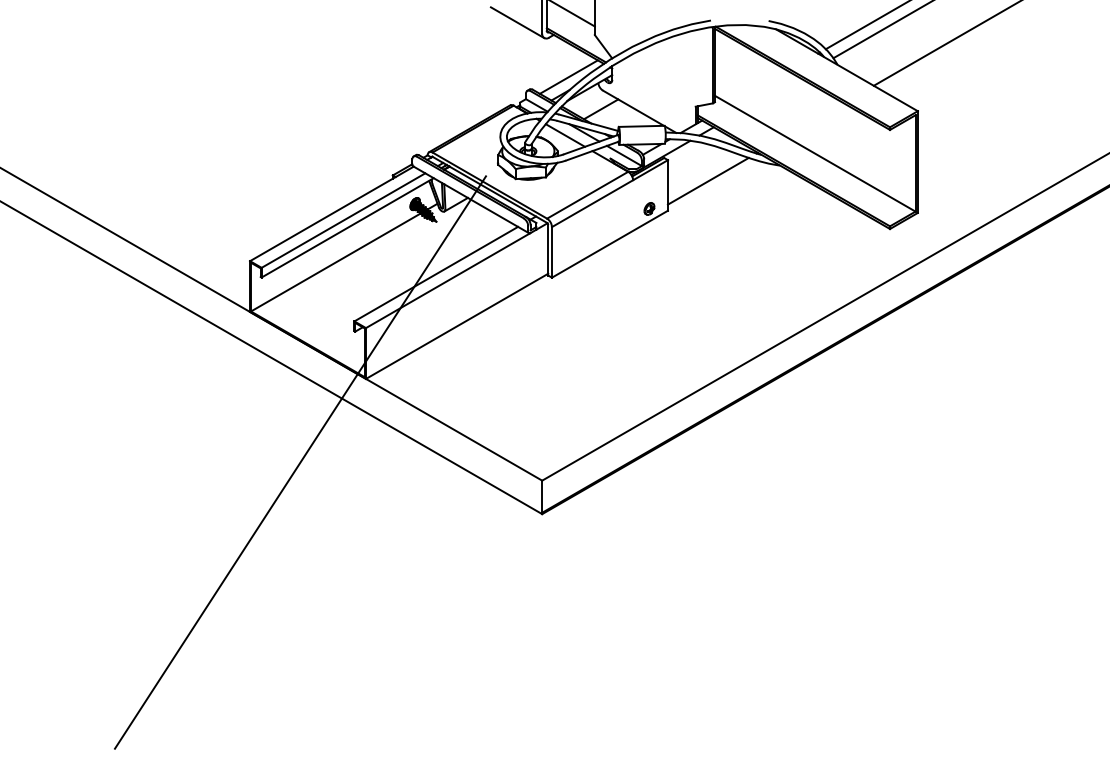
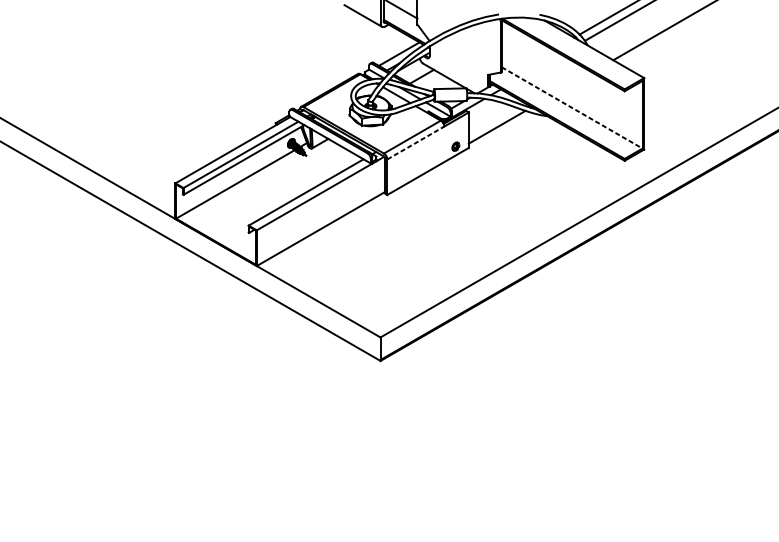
line: (815, 153) -> (572, 107), solid -> dashed
line: (592, 203) -> (415, 142), solid -> dashed
line: (300, 462) -> (210, 324), removed

